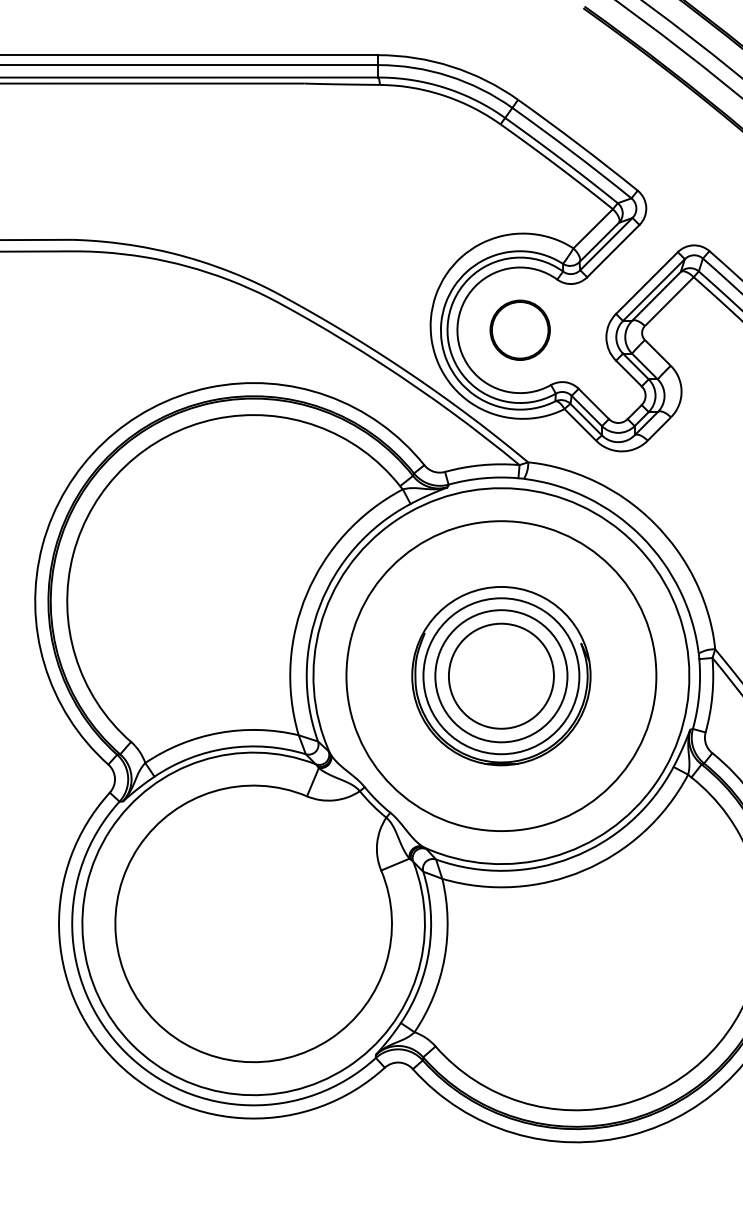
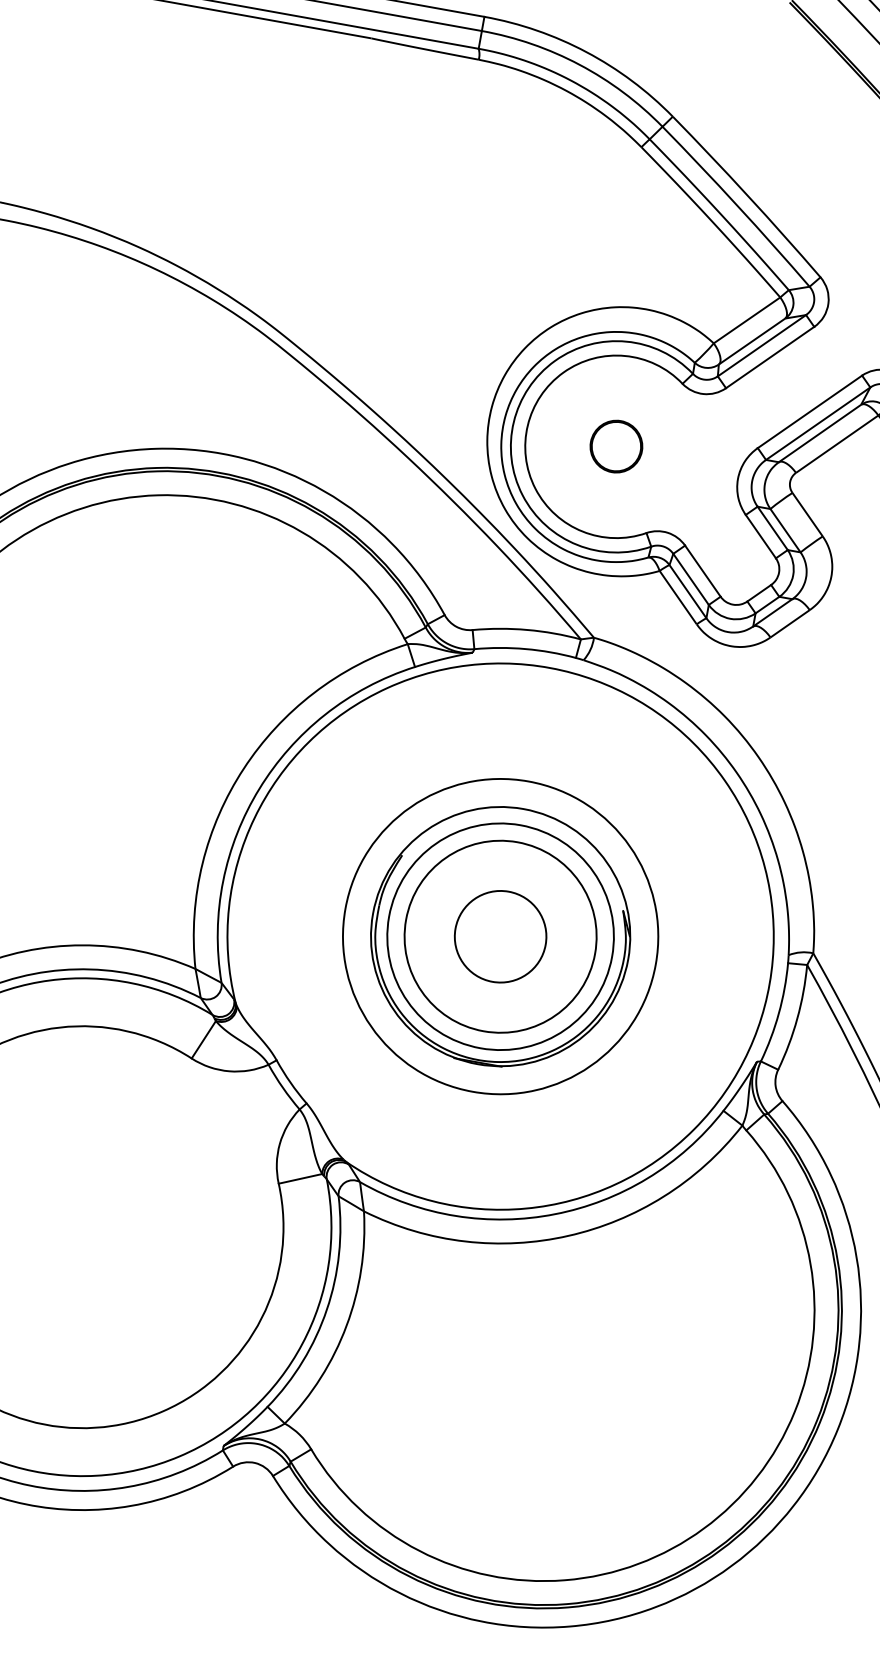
part: (519, 329) -> (615, 445), size x0.6
circle: (500, 675) -> (499, 935), size x0.6
circle: (501, 676) -> (500, 937), size x0.7

